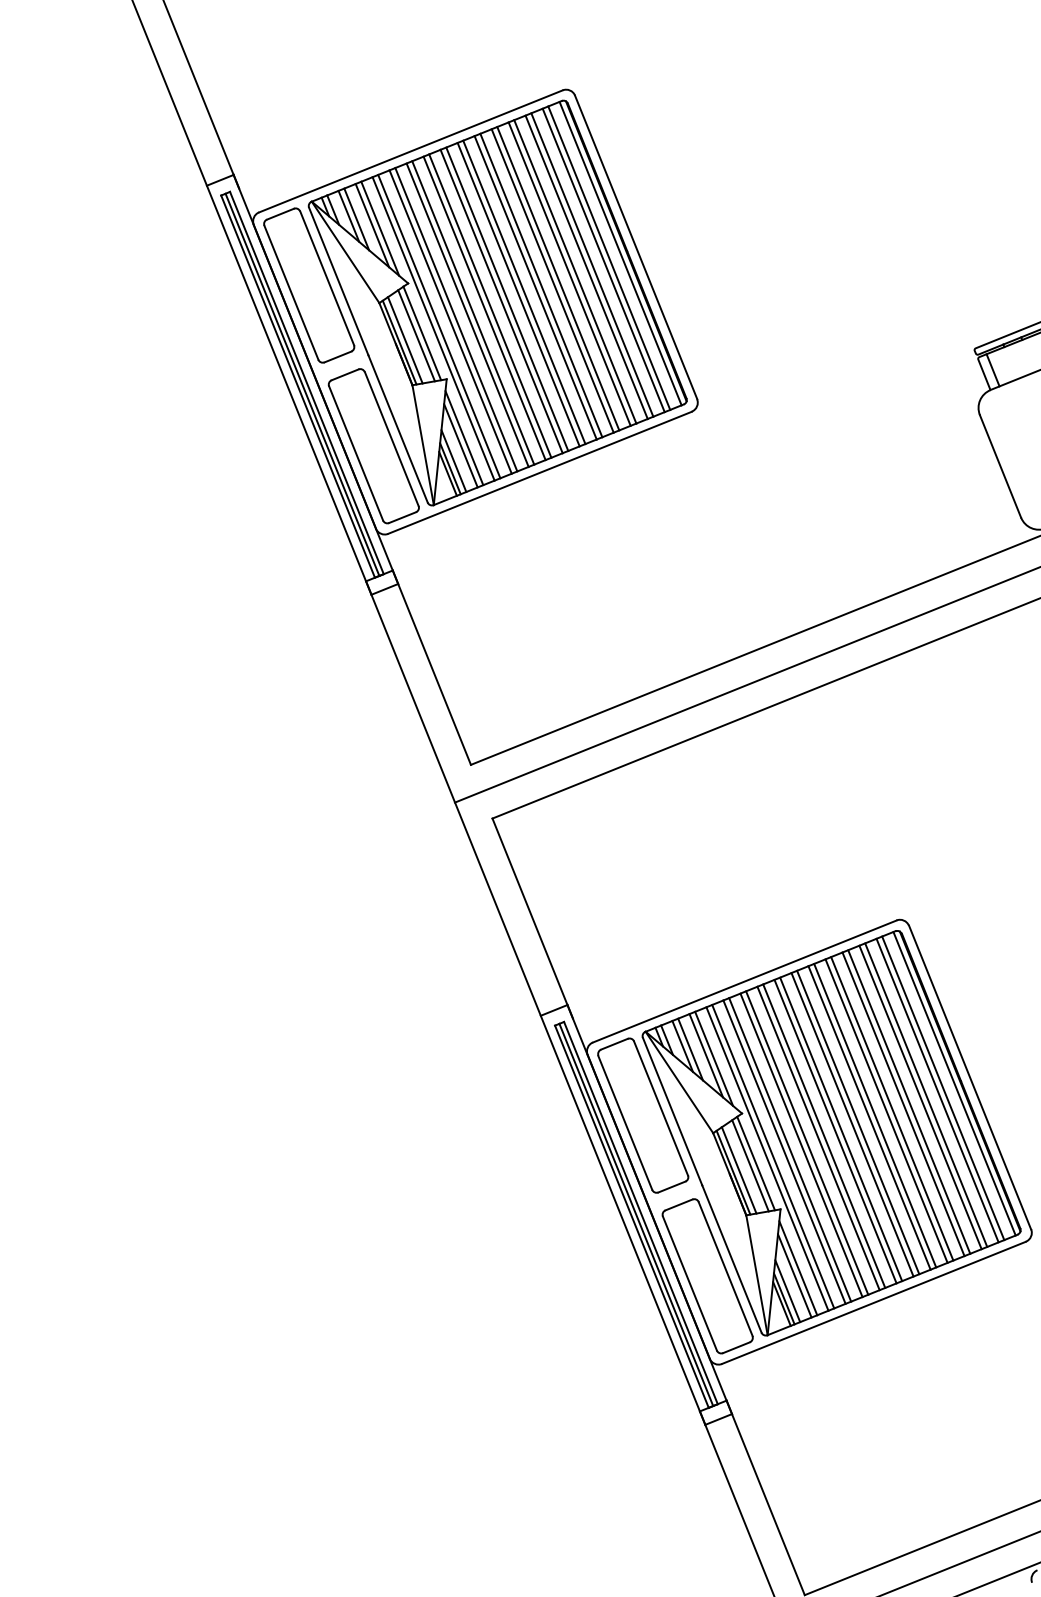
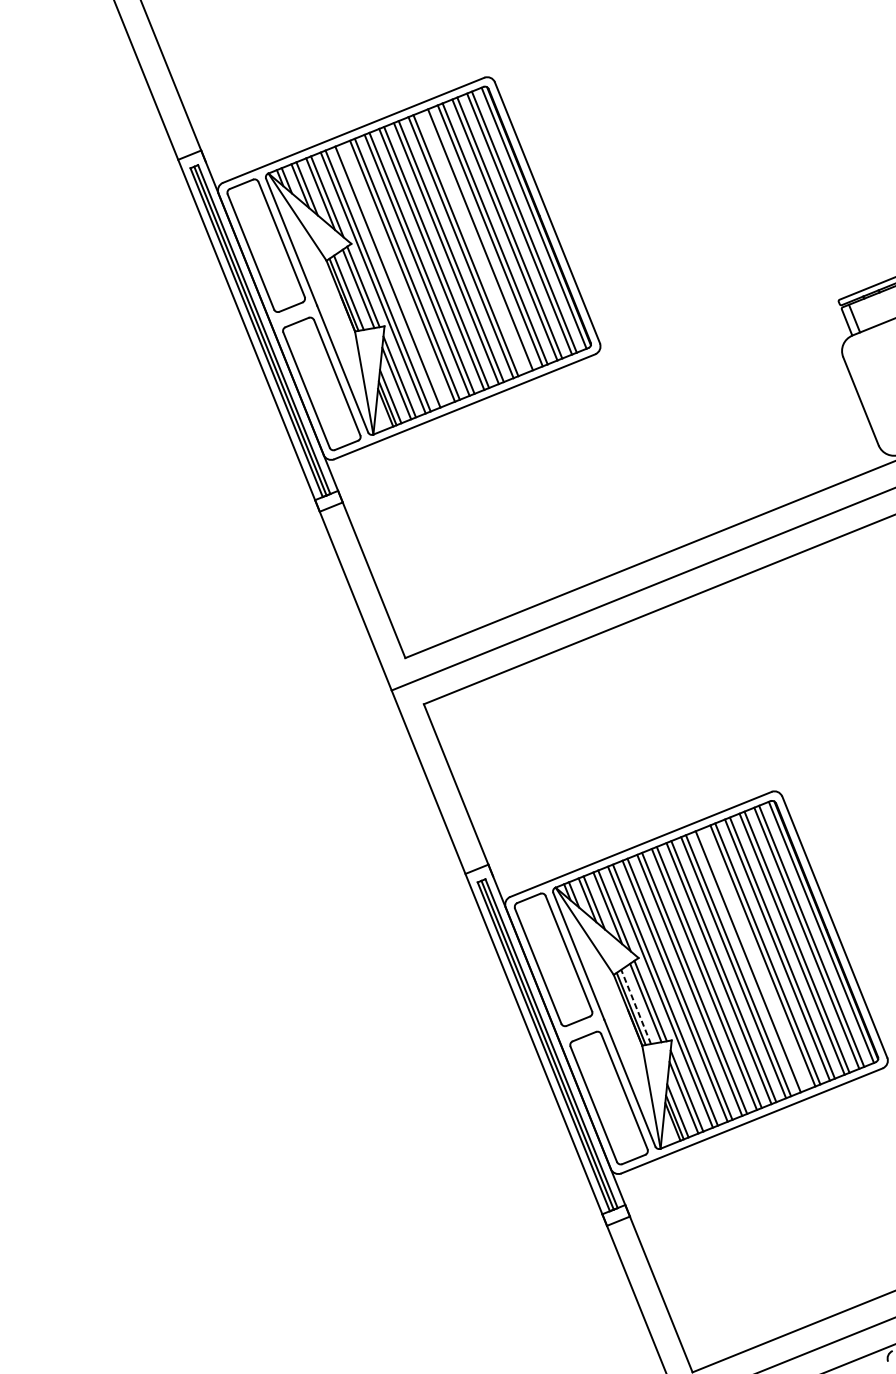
line: (552, 280) -> (475, 241), removed
line: (456, 319) -> (392, 274), removed
line: (875, 1115) -> (753, 959), removed
line: (739, 1170) -> (636, 1007), solid -> dashed

